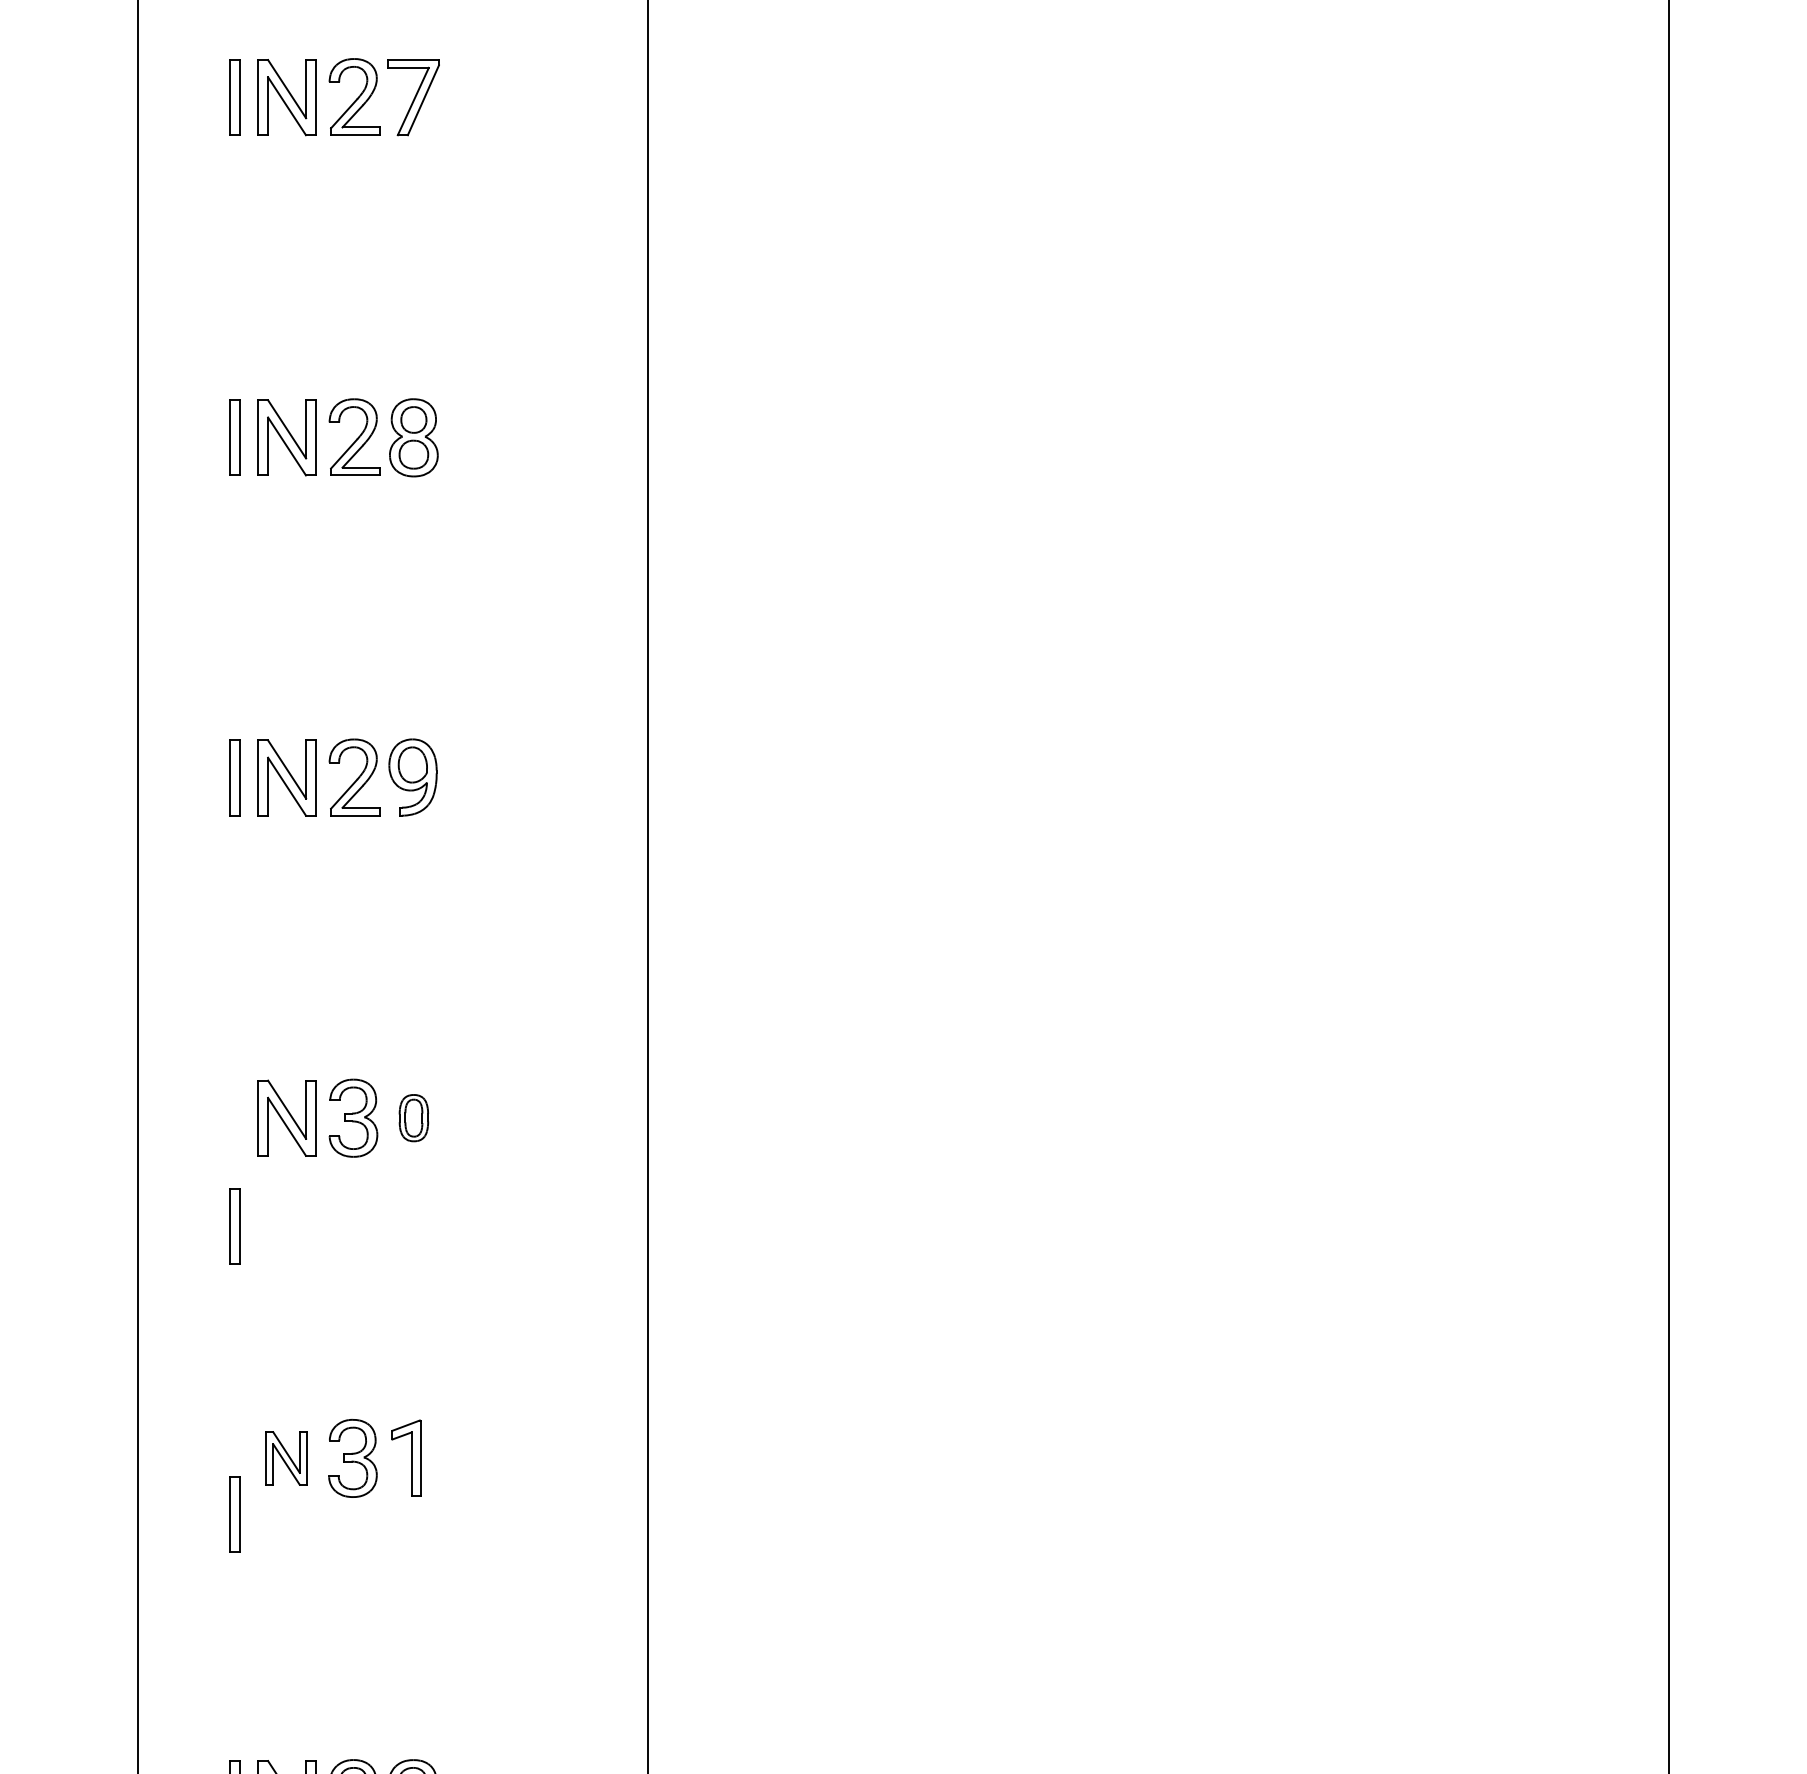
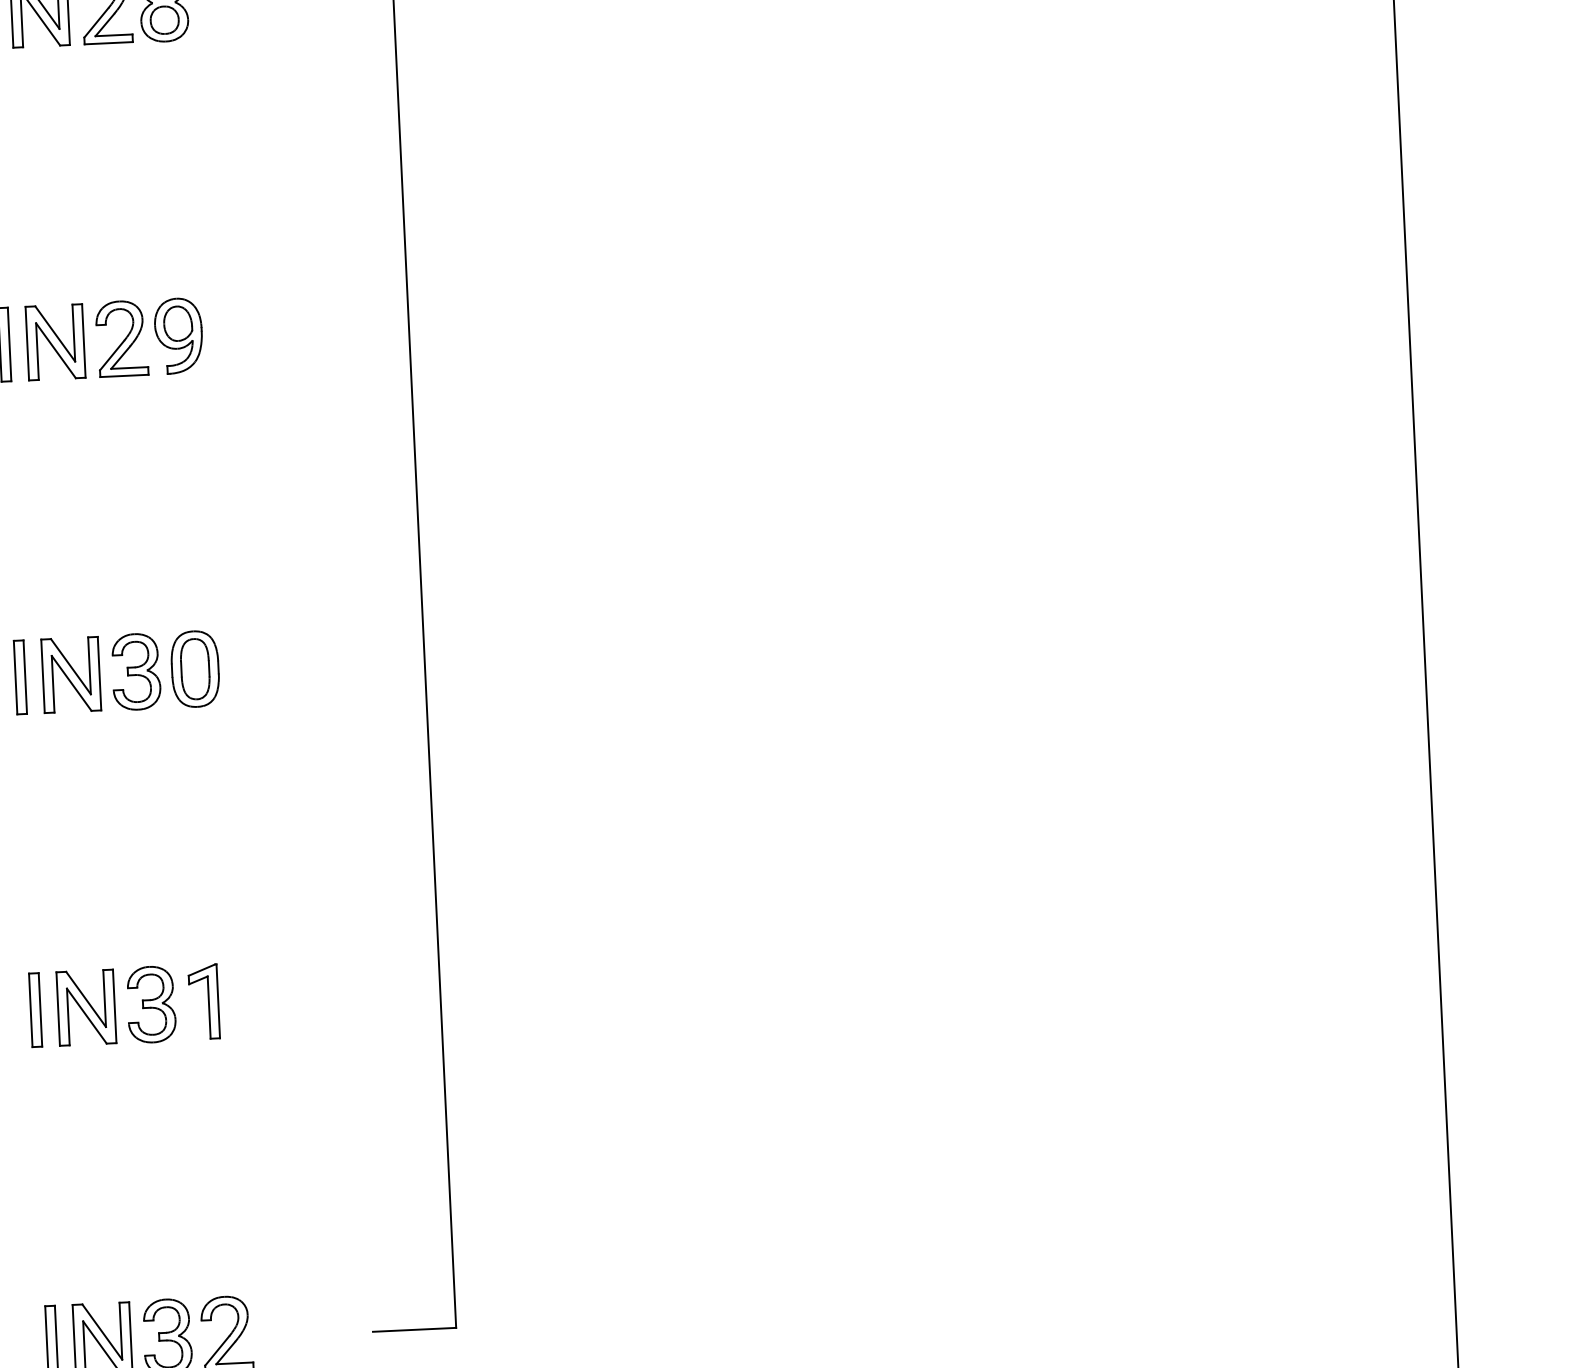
part: (413, 1117) -> (194, 668), size x1.67
part: (234, 1226) -> (19, 677), moved
part: (286, 1458) -> (86, 1007), size x1.43
part: (234, 1514) -> (35, 1010), moved

